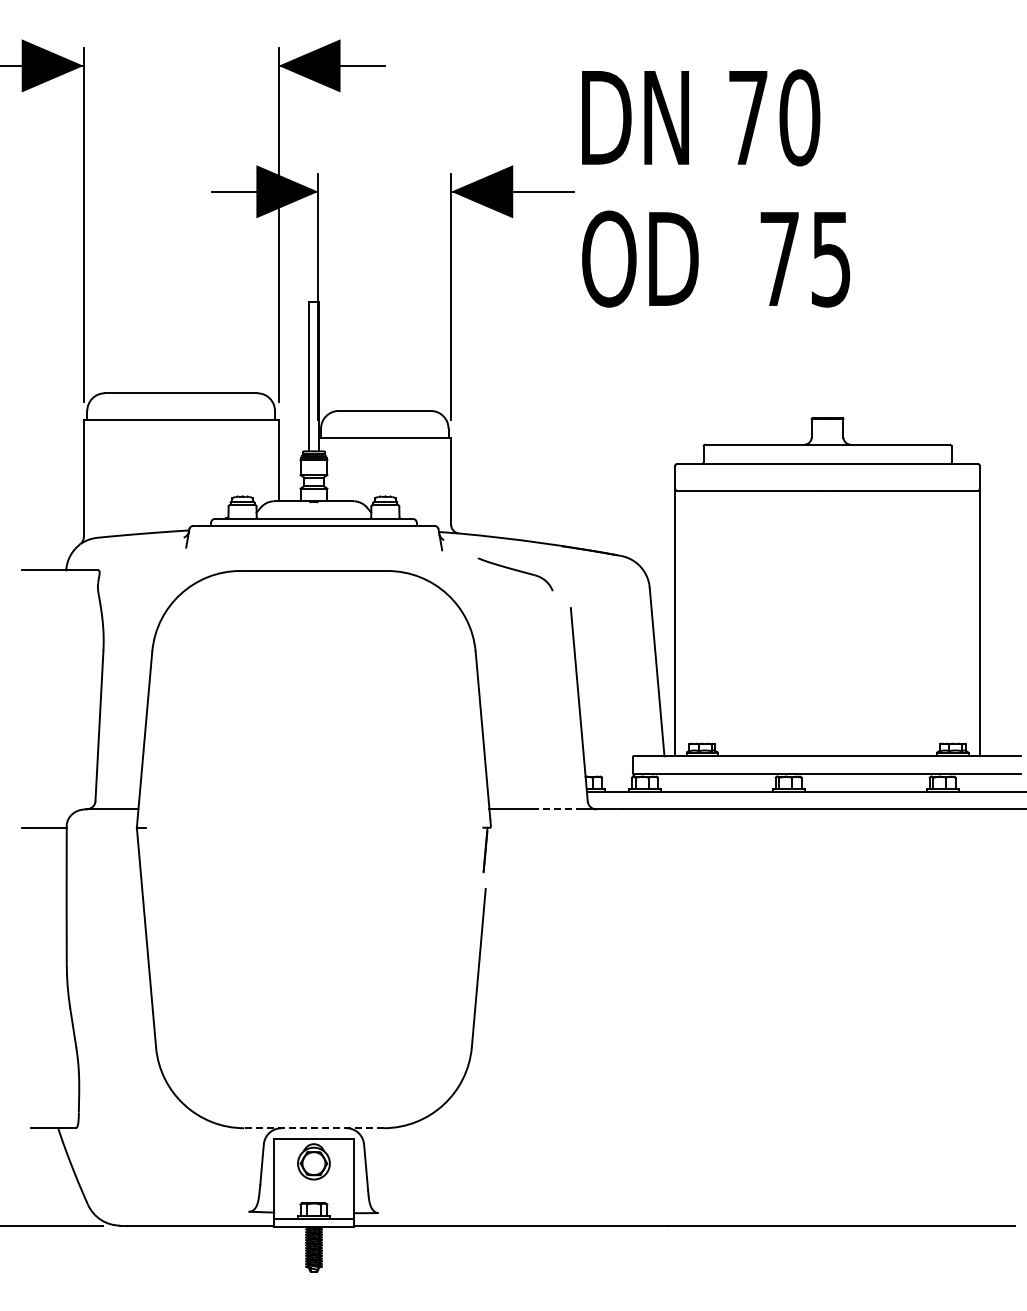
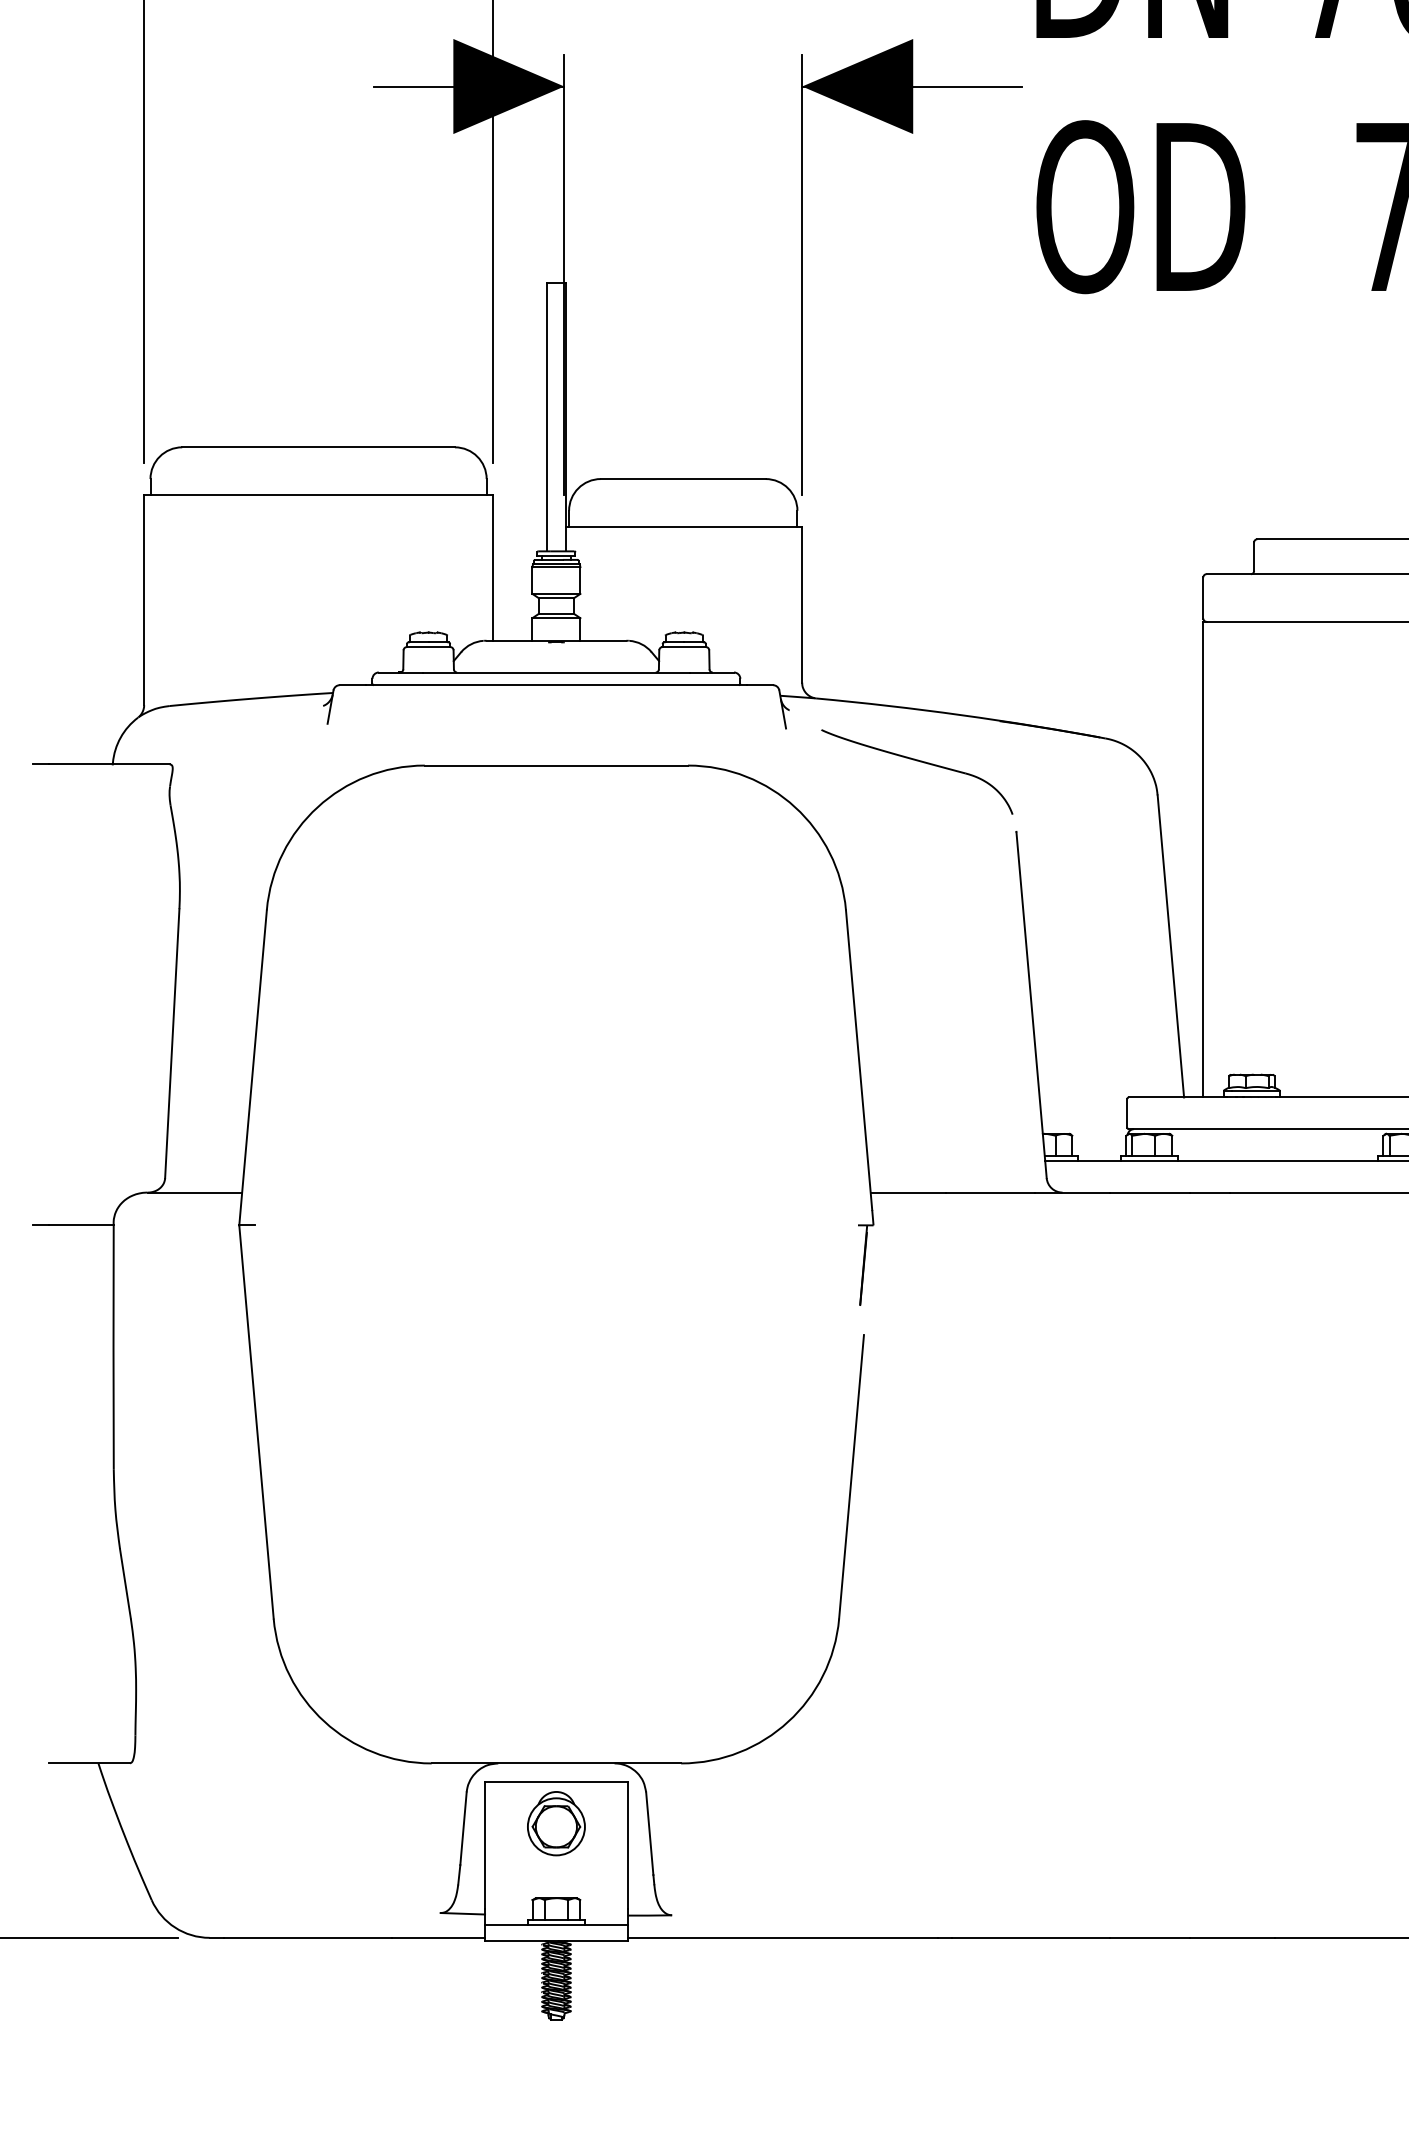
part: (515, 574) -> (917, 771), size x1.43
line: (556, 809) -> (990, 1192), dashed -> solid
line: (313, 1128) -> (555, 1763), dashed -> solid

